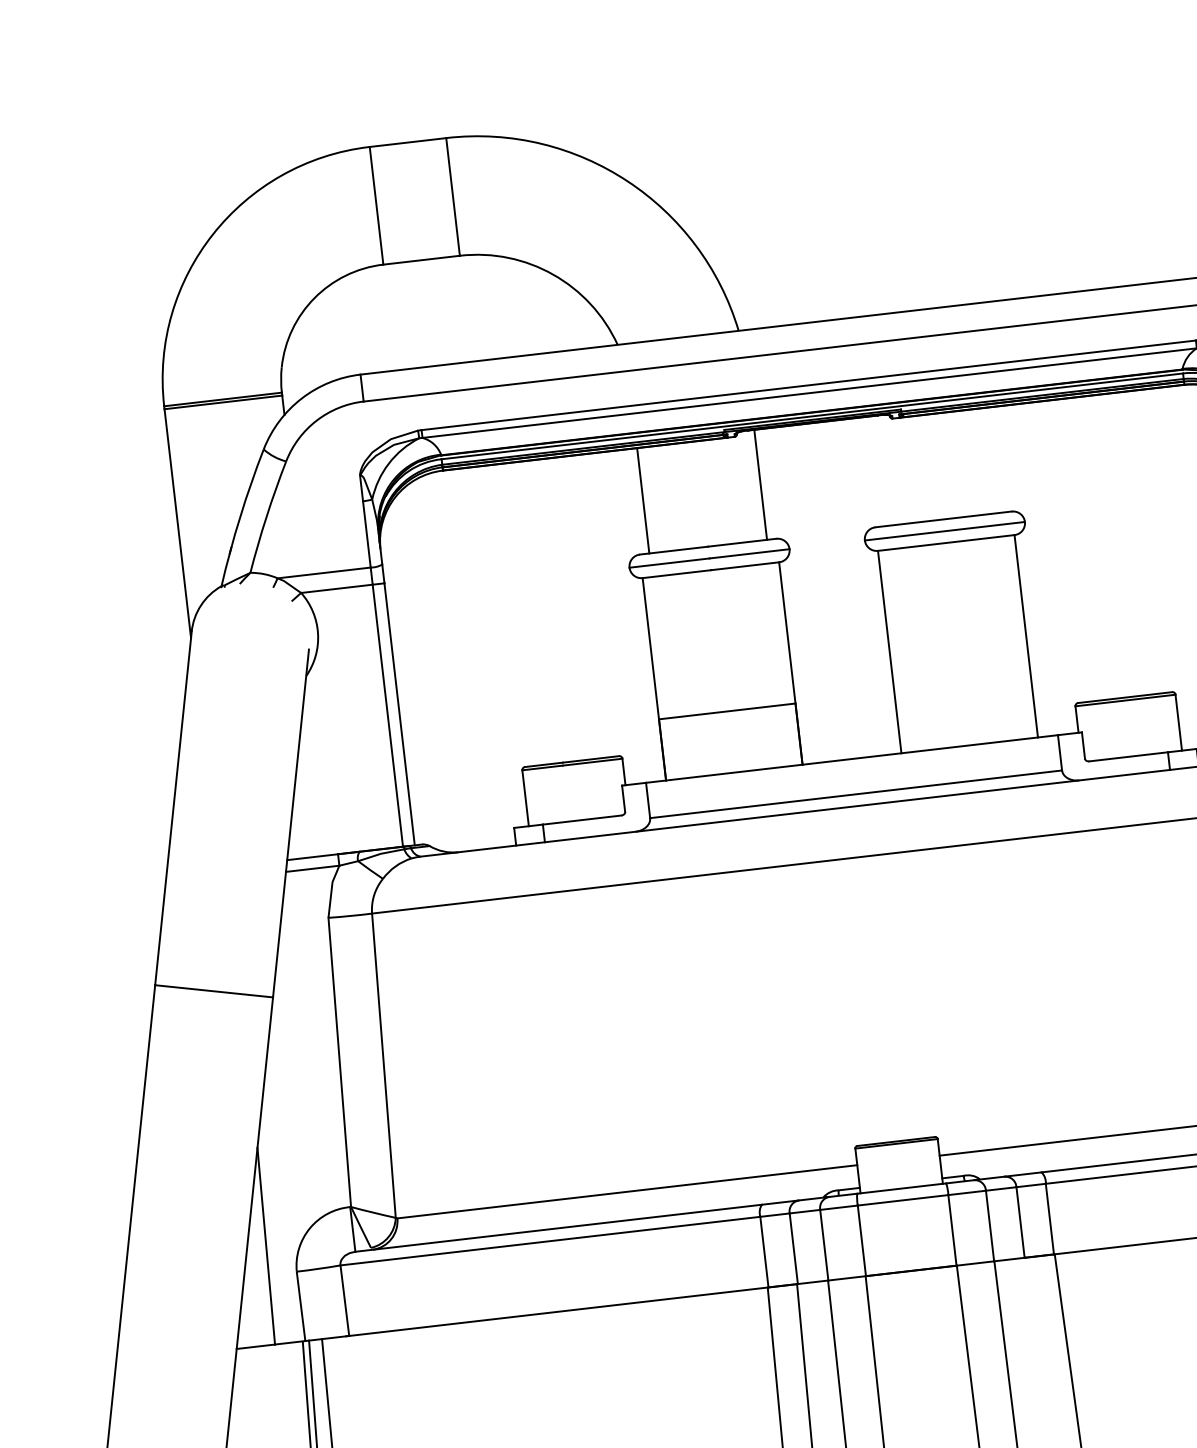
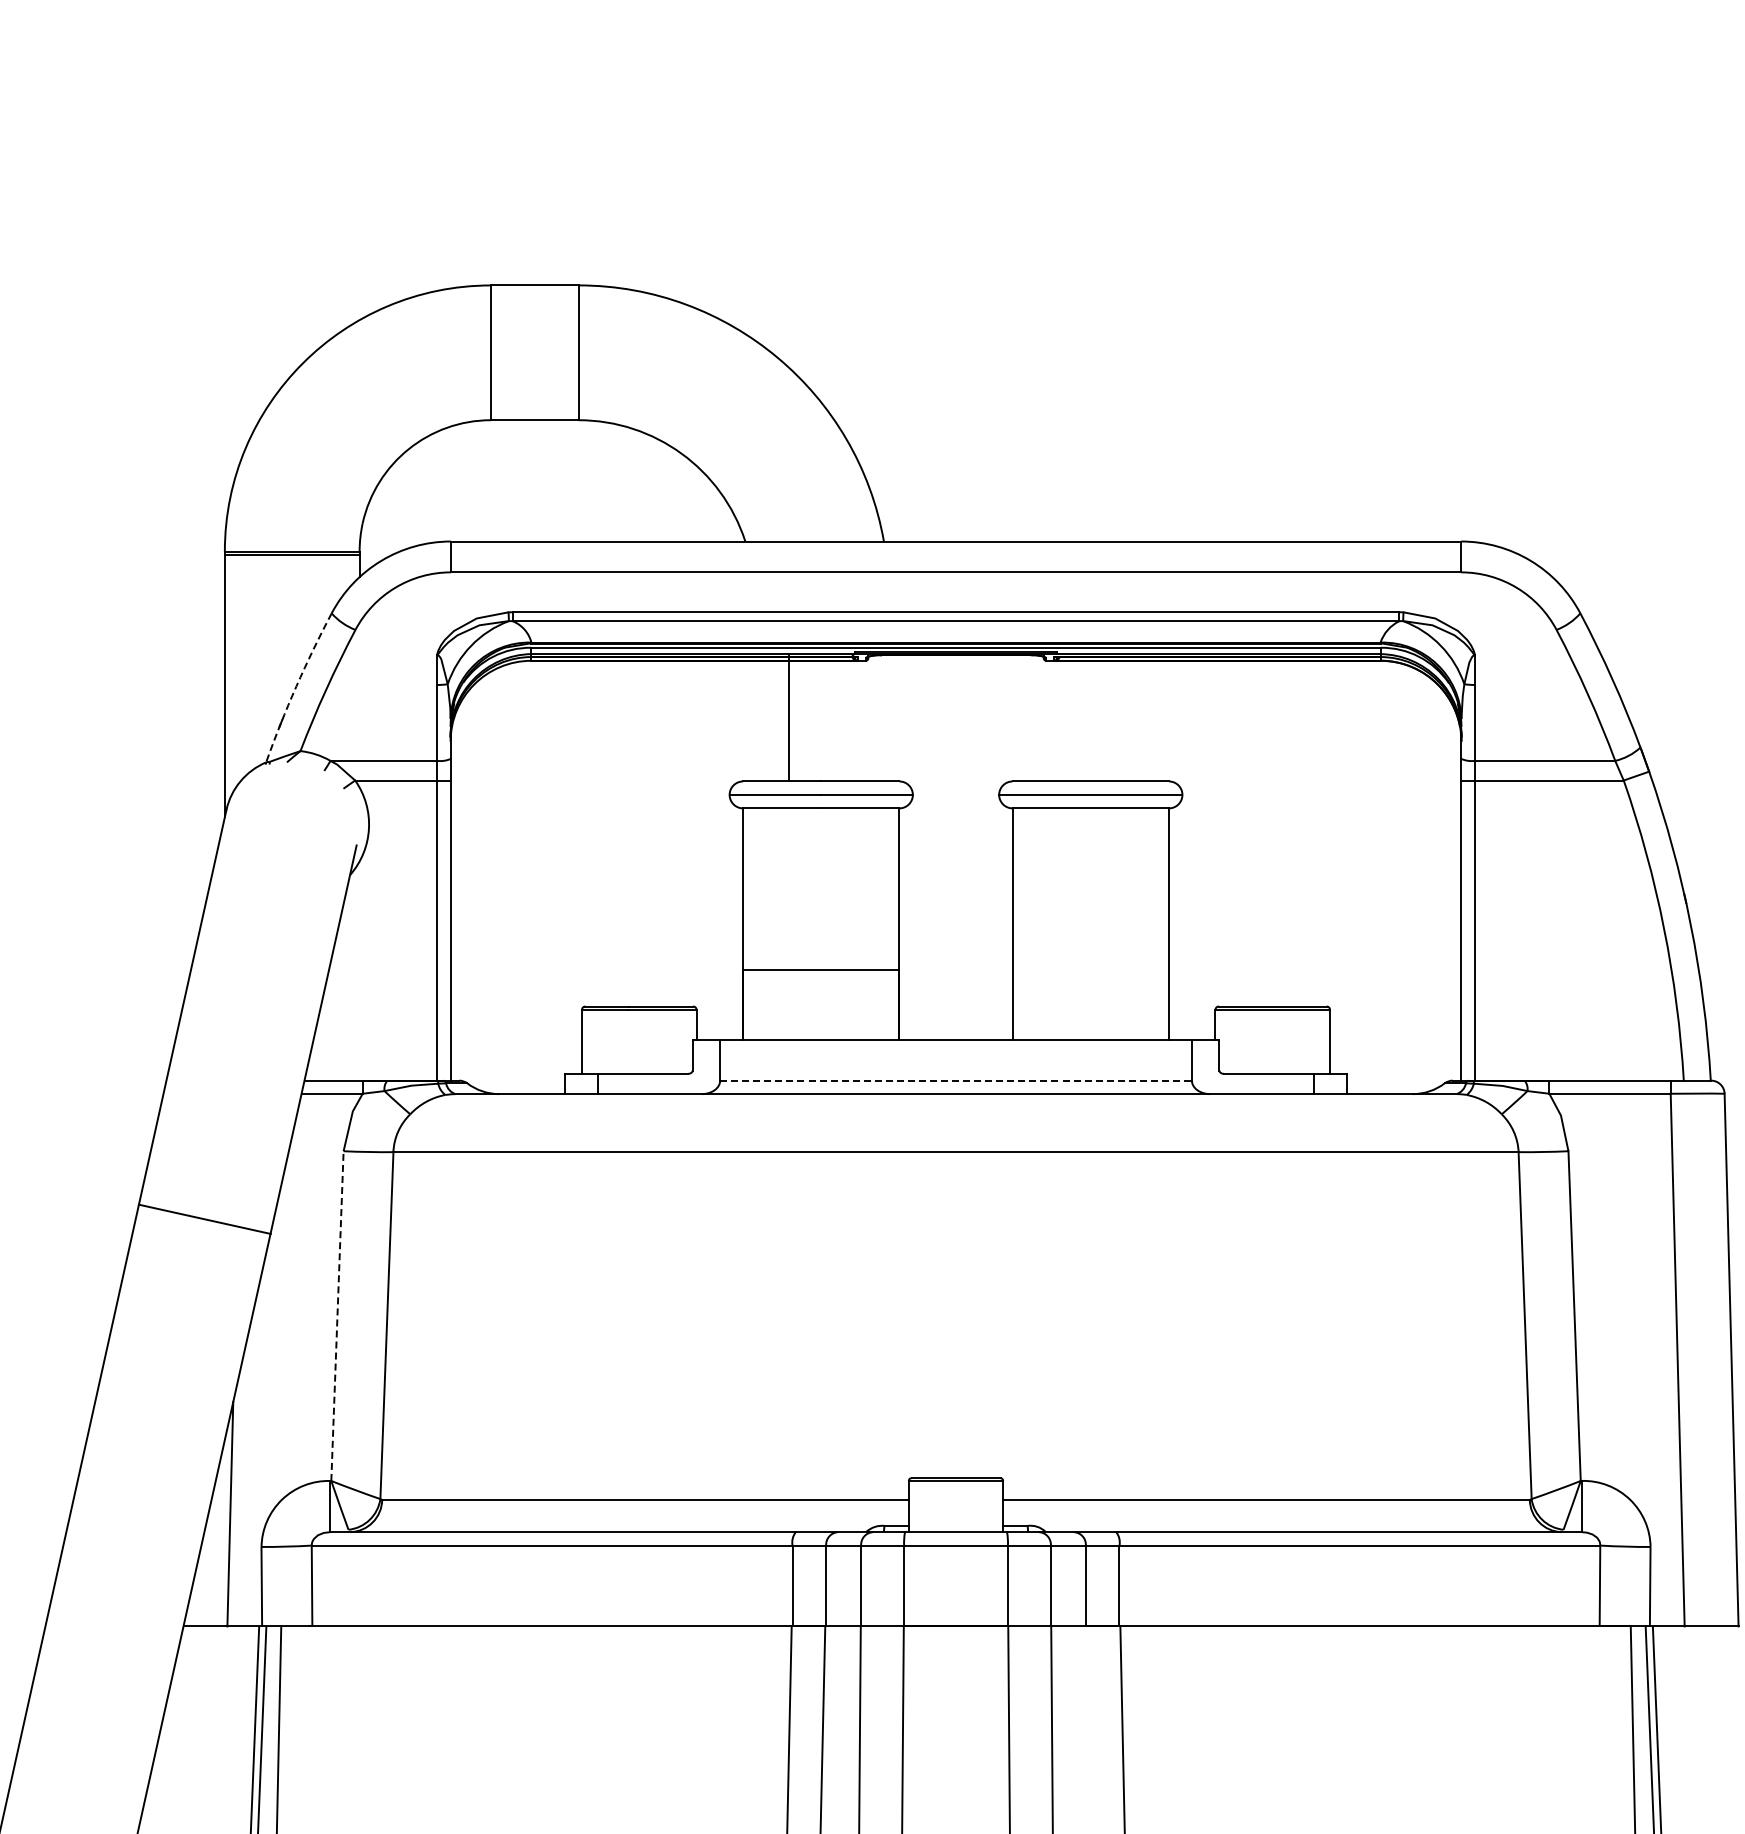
line: (760, 484) -> (788, 718), moved
line: (642, 500) -> (753, 720), removed
arc: (240, 516) -> (296, 686), solid -> dashed
line: (856, 794) -> (956, 1080), solid -> dashed
line: (339, 1062) -> (337, 1316), solid -> dashed

